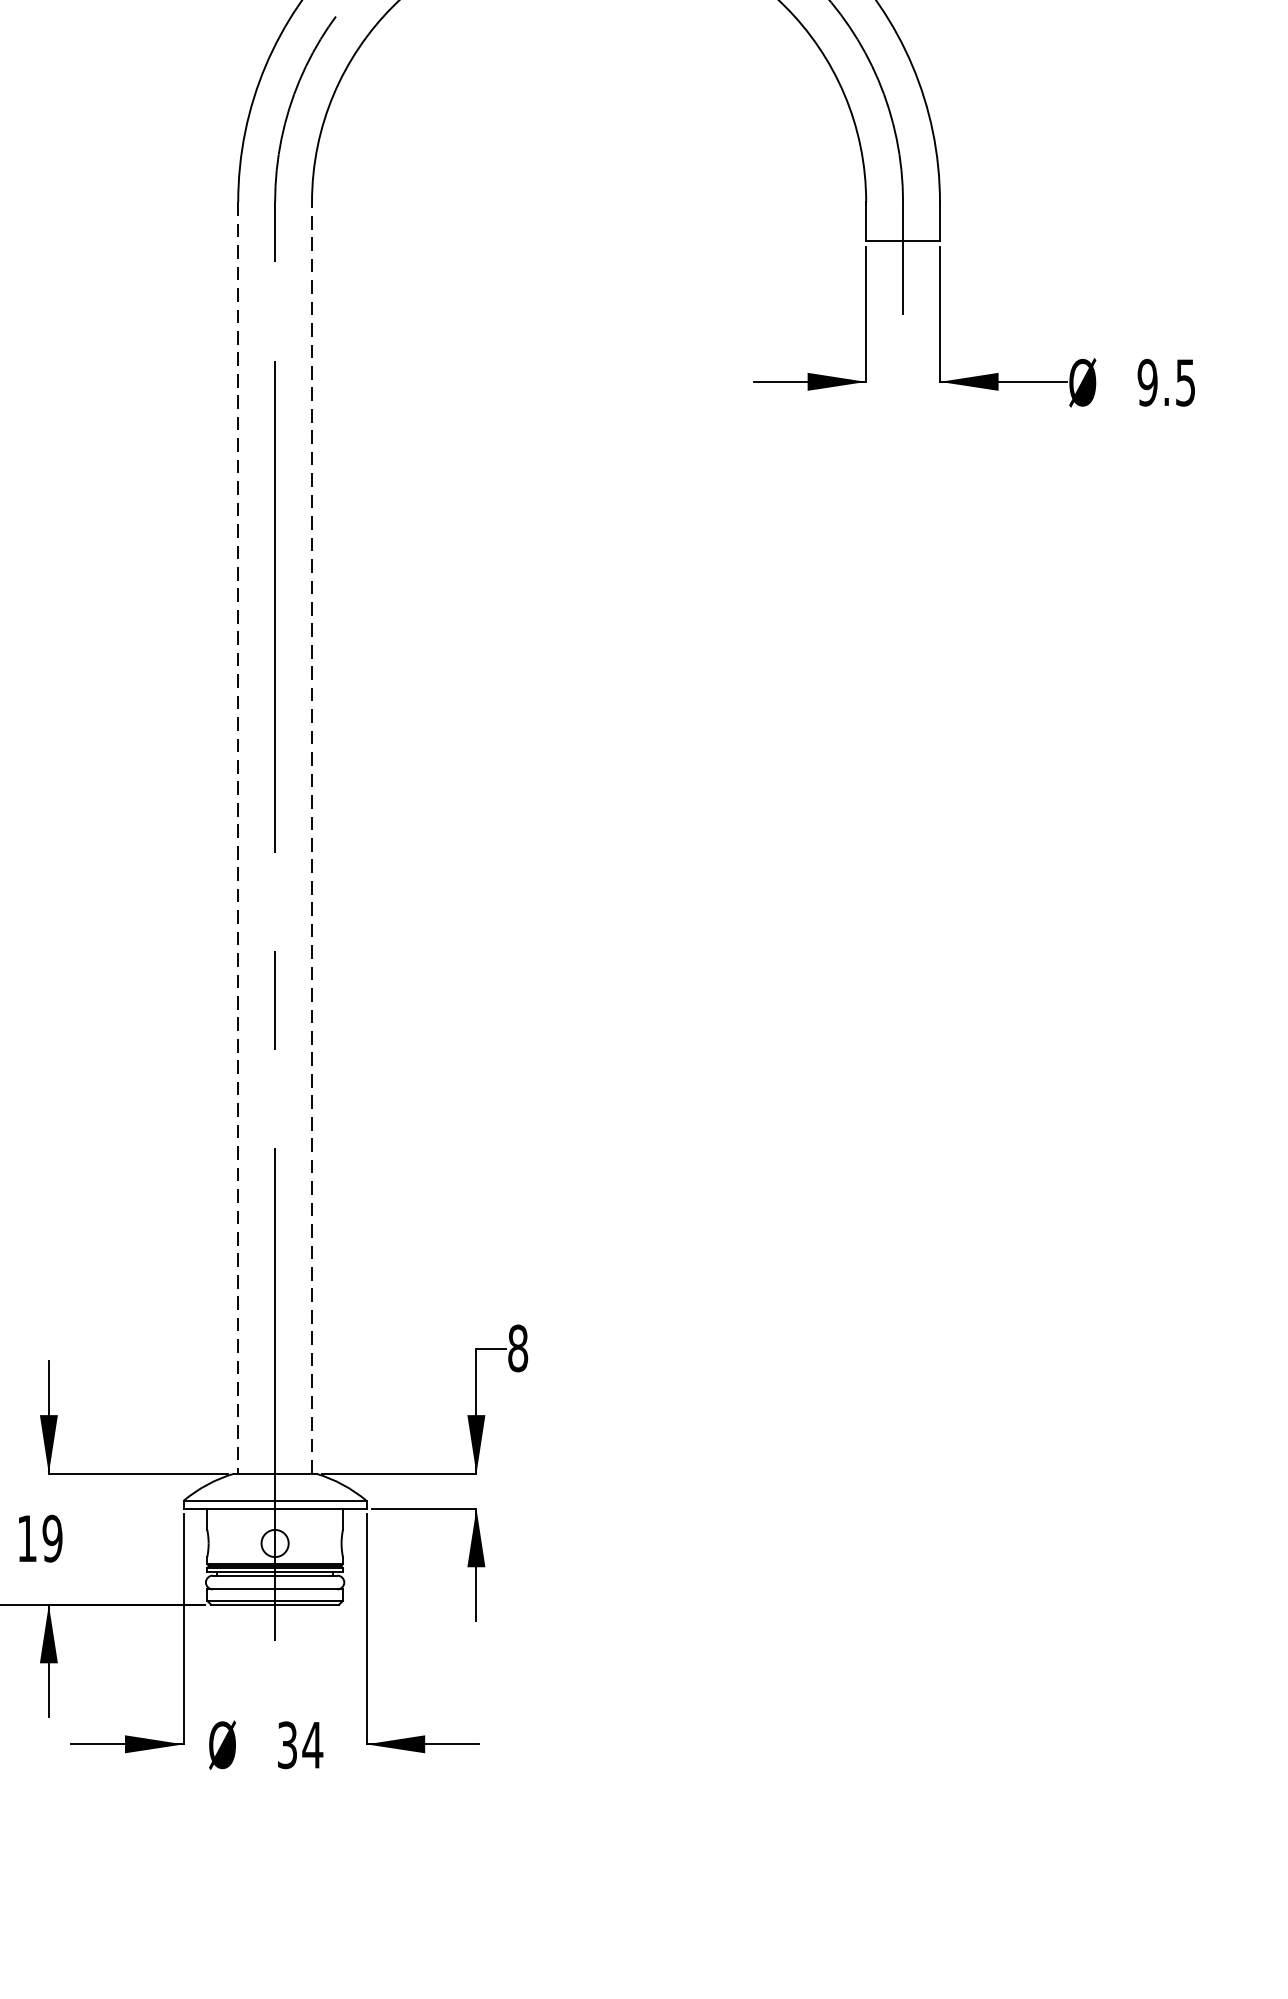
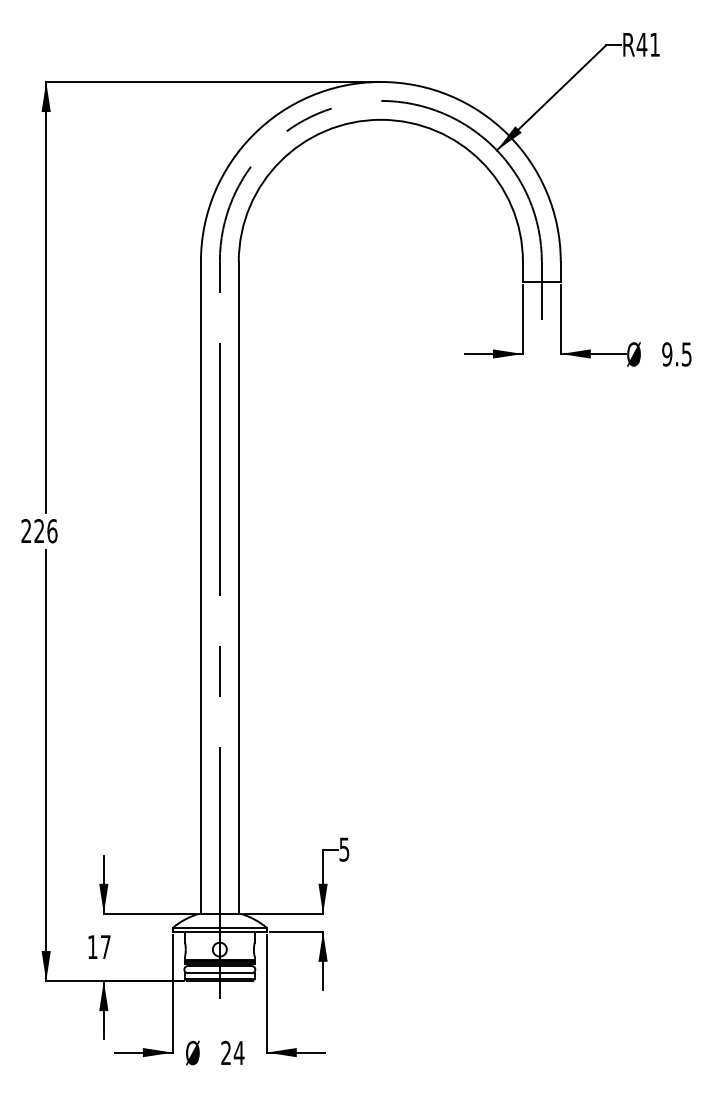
line: (237, 837) -> (200, 587), dashed -> solid
line: (311, 837) -> (238, 587), dashed -> solid
text: (518, 1348) -> (344, 849), 8 -> 5
text: (52, 1539) -> (105, 947), 19 -> 17
text: (288, 1746) -> (226, 1053), 34 -> 24

